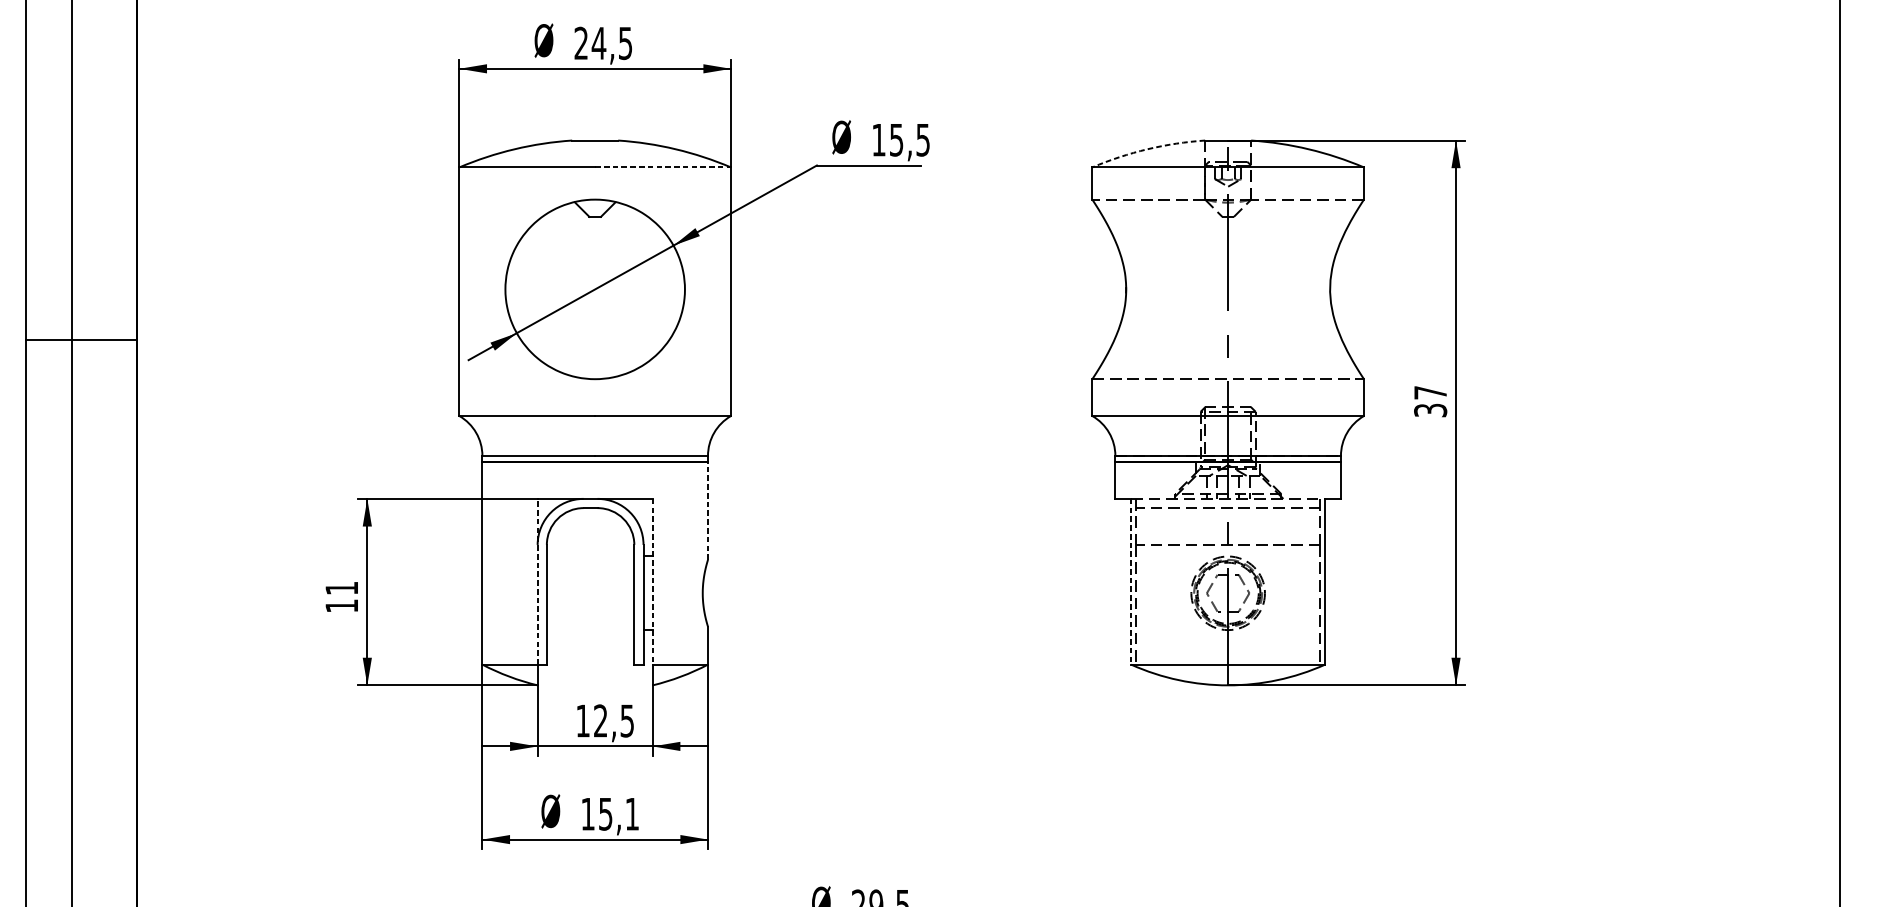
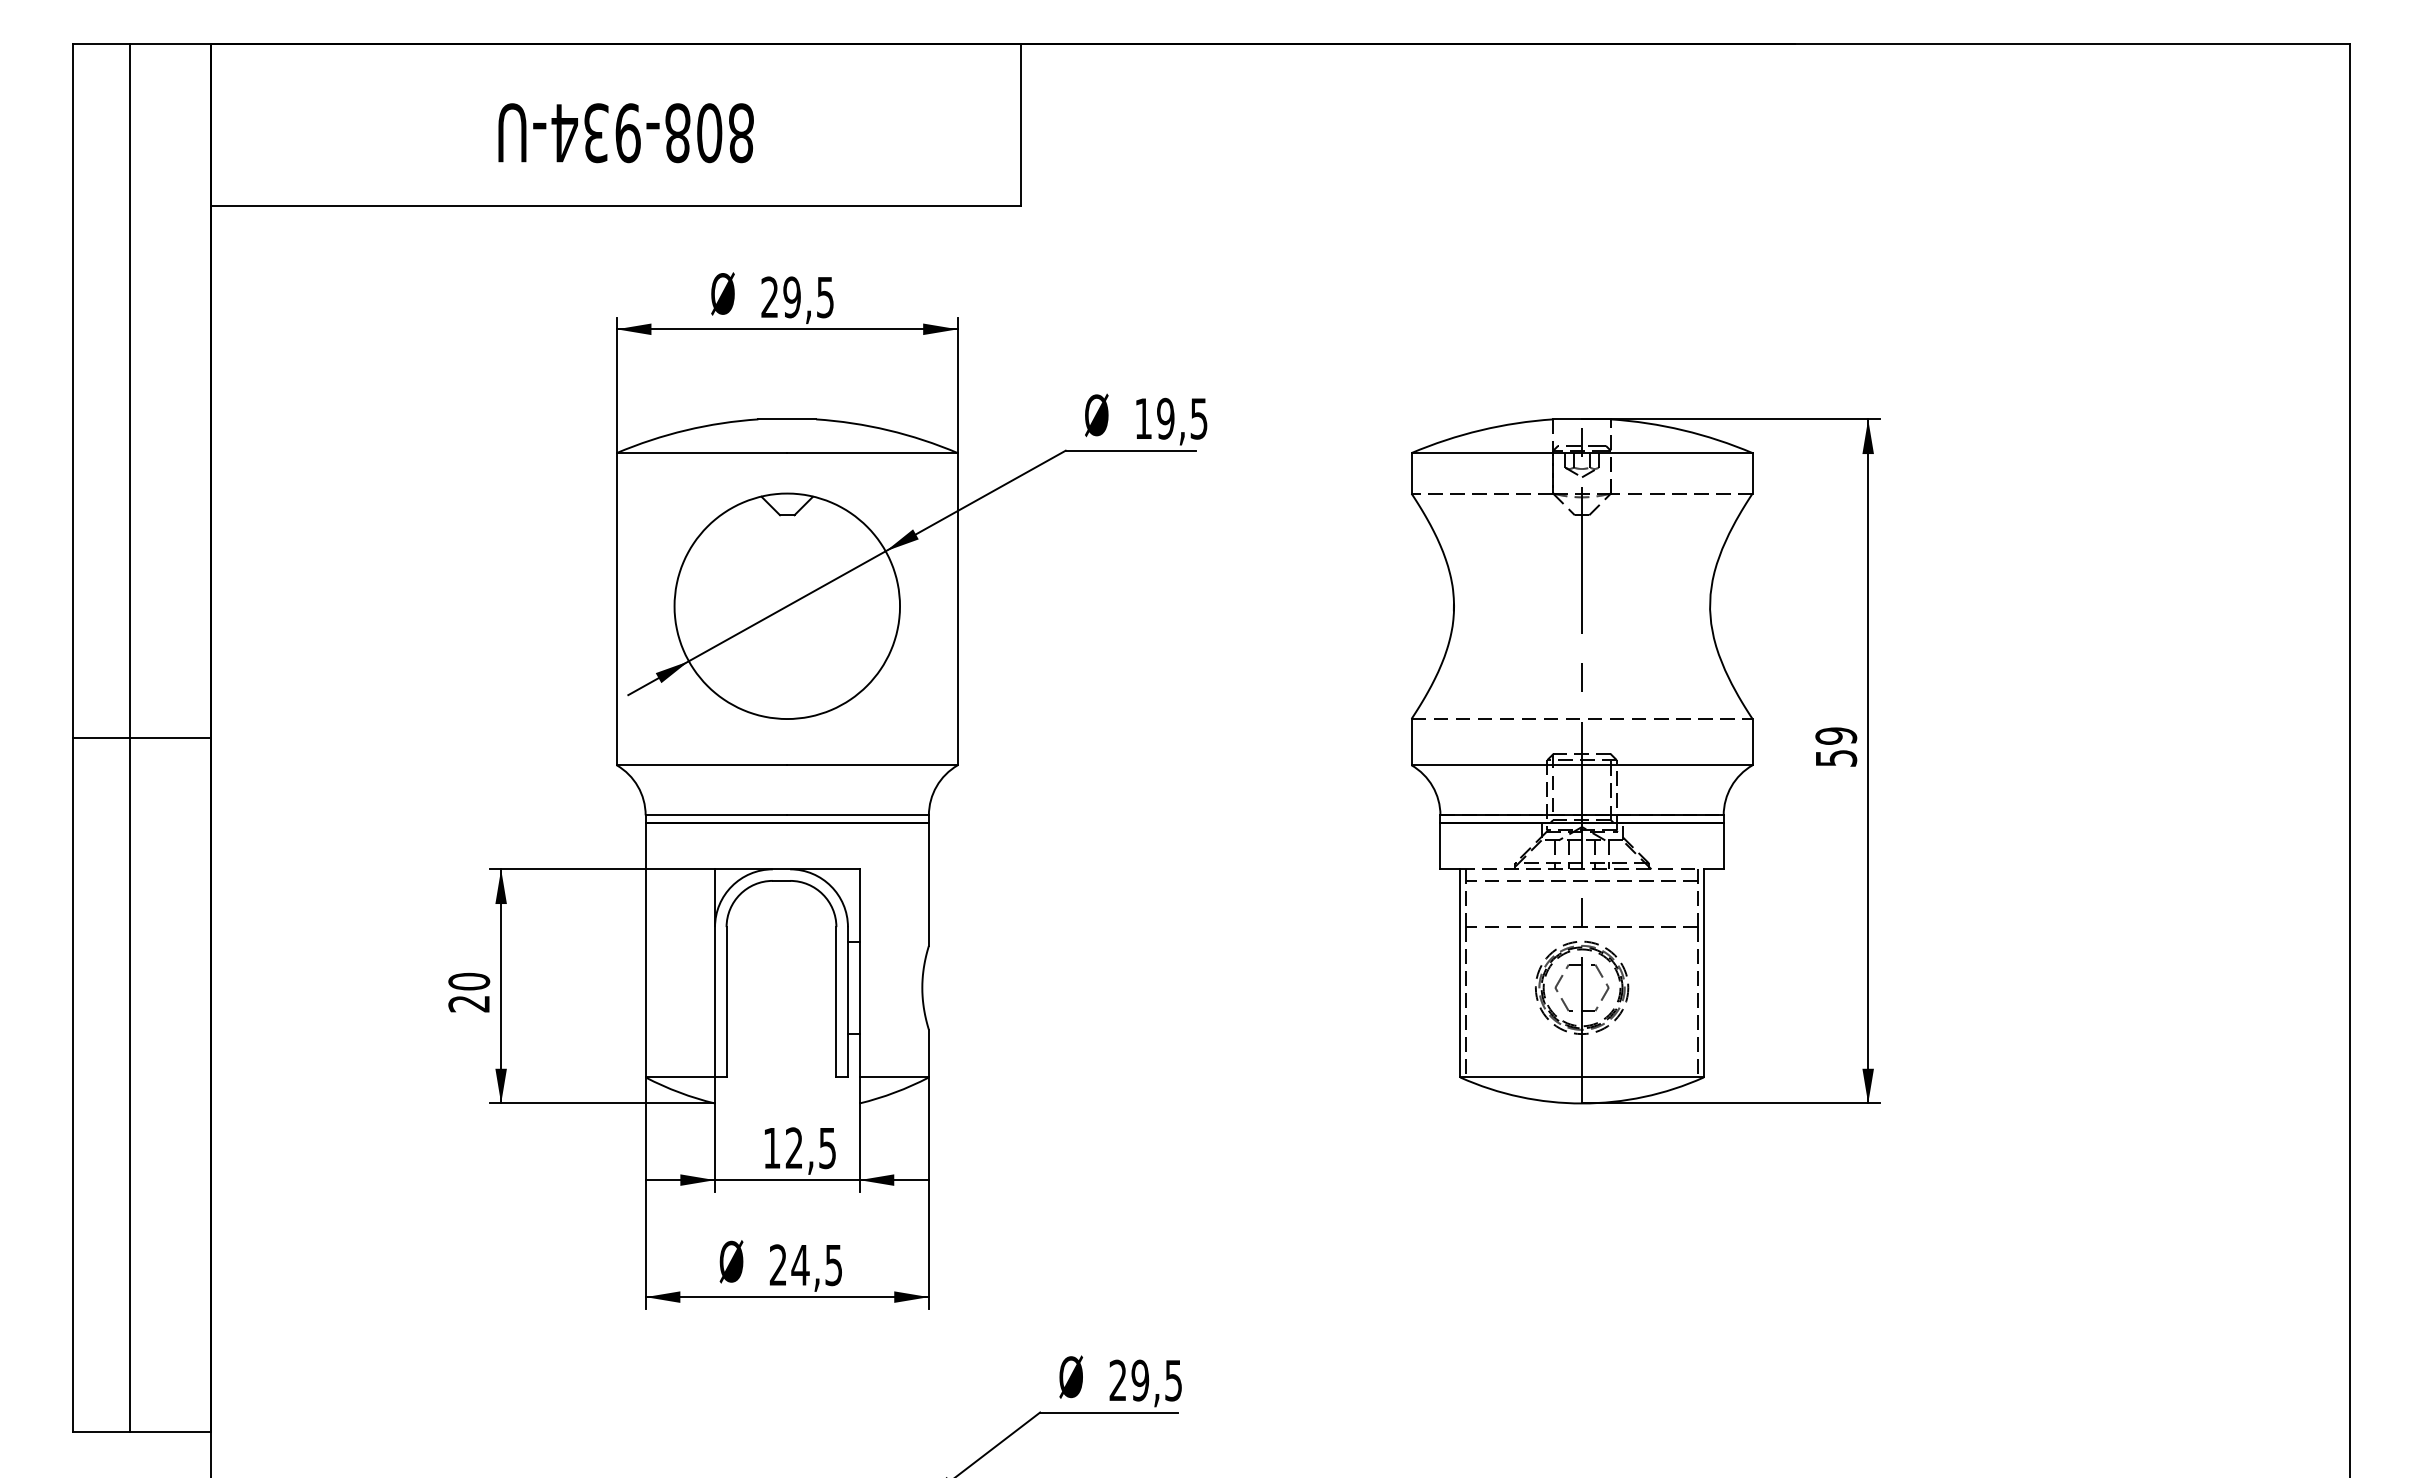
text: (598, 43) -> (791, 297), 24,5 -> 29,5
text: (896, 139) -> (1165, 418), 15,5 -> 19,5
arc: (1147, 149) -> (1480, 430), dashed -> solid
line: (663, 167) -> (873, 453), dashed -> solid
line: (80, 340) -> (141, 738), moved
text: (1430, 401) -> (1836, 746), 37 -> 59
line: (707, 510) -> (928, 883), dashed -> solid
line: (538, 581) -> (715, 972), dashed -> solid
line: (652, 581) -> (859, 973), dashed -> solid
line: (1131, 581) -> (1460, 973), dashed -> solid
text: (342, 596) -> (469, 992), 11 -> 20
text: (609, 814) -> (805, 1265), 15,1 -> 24,5

